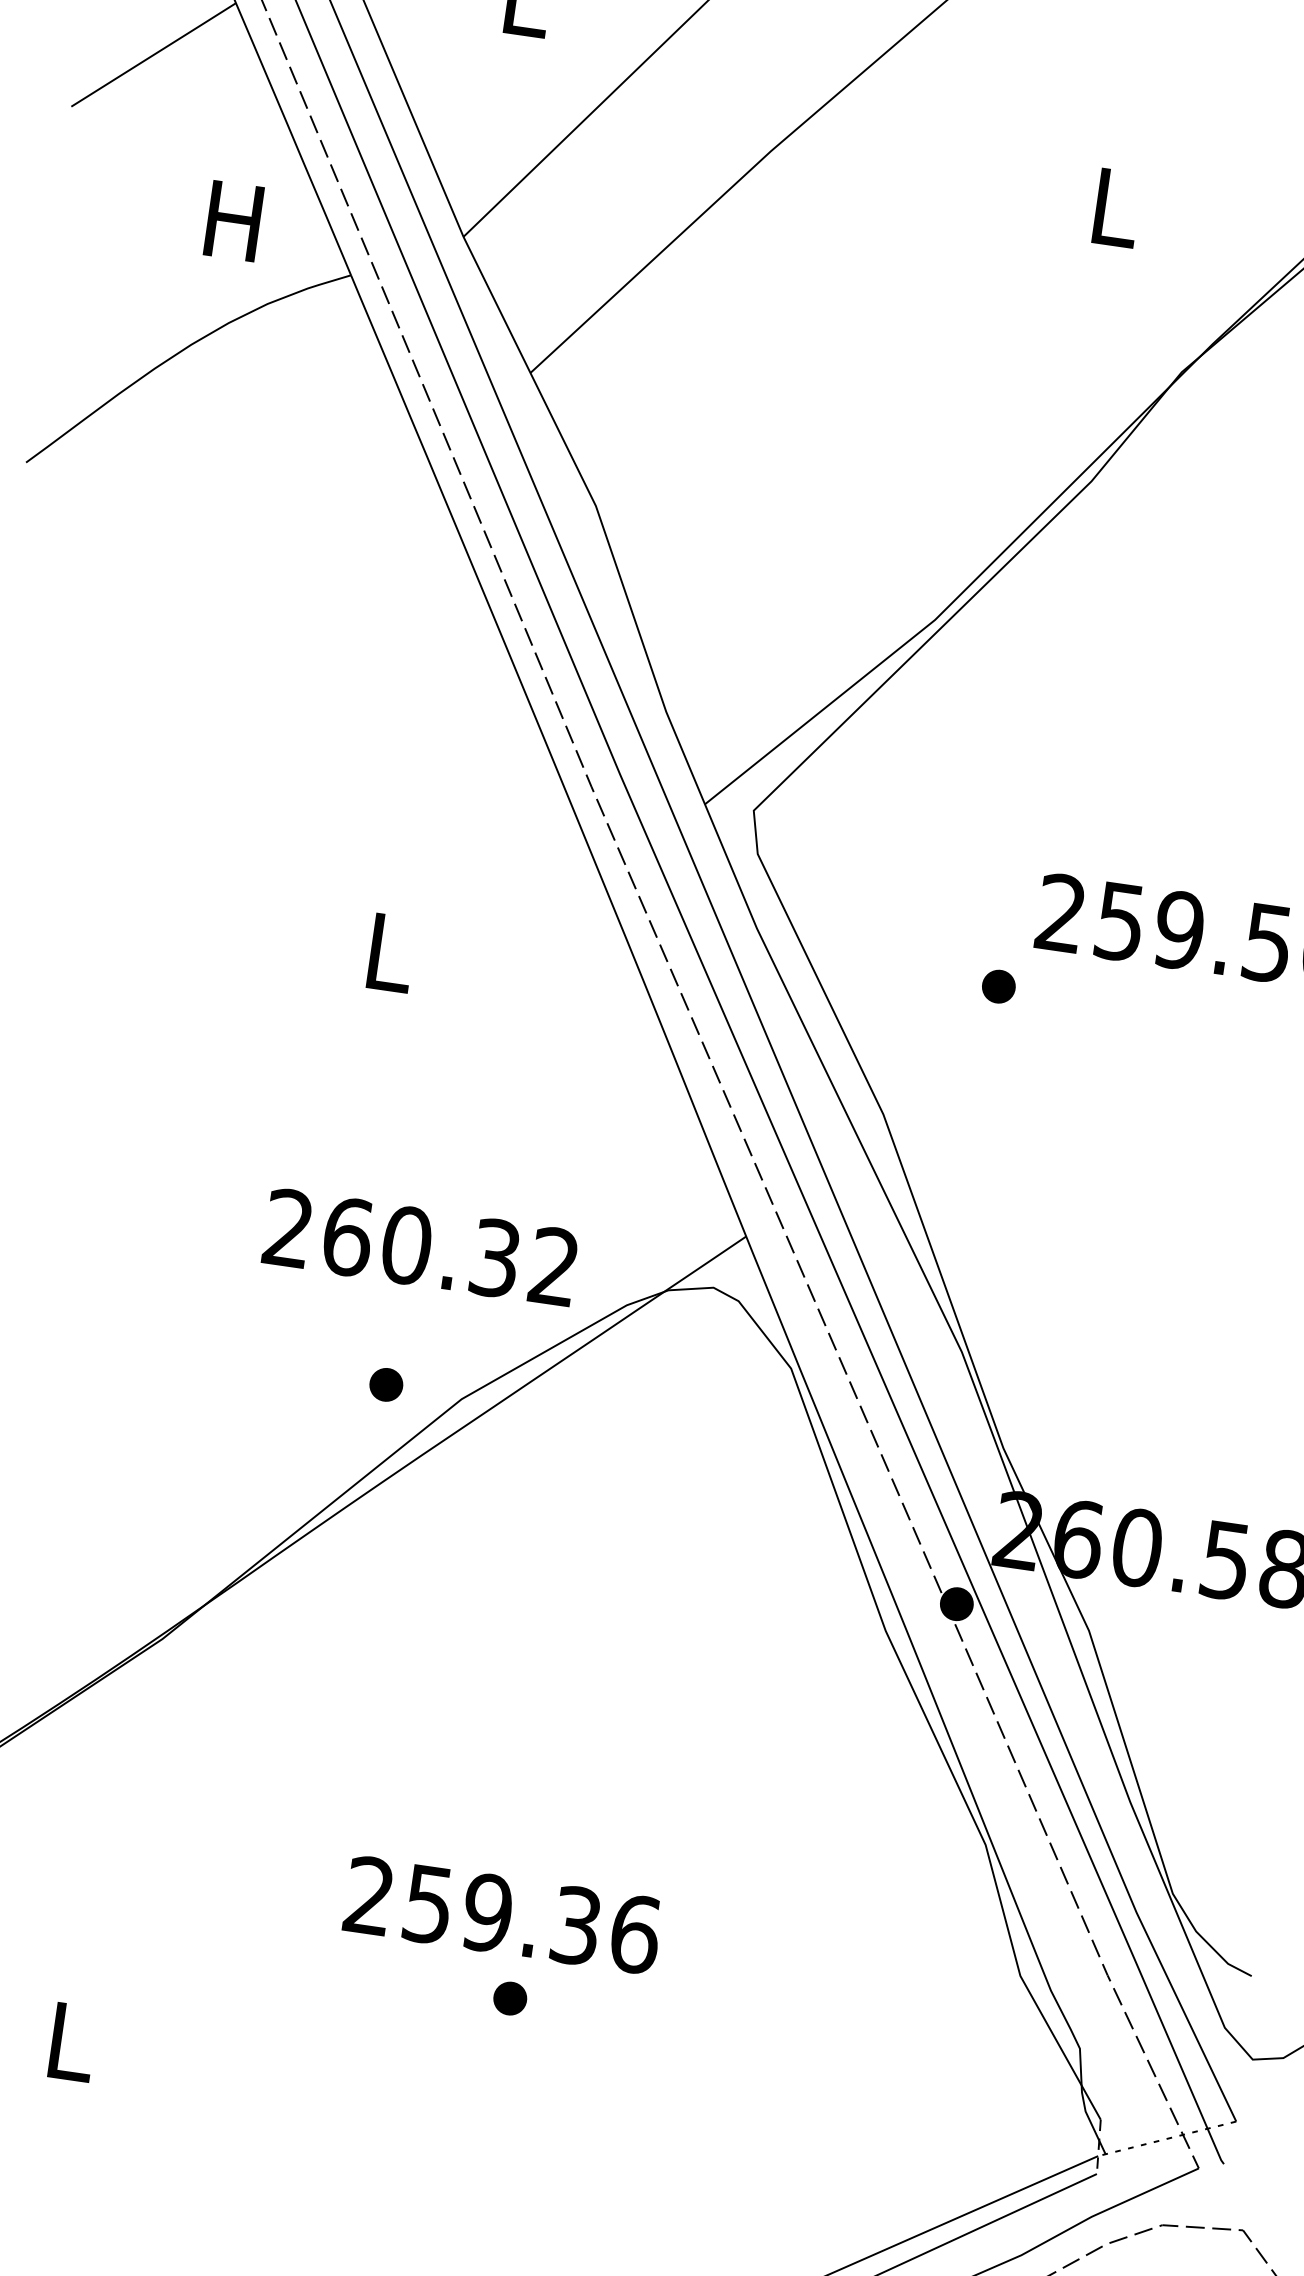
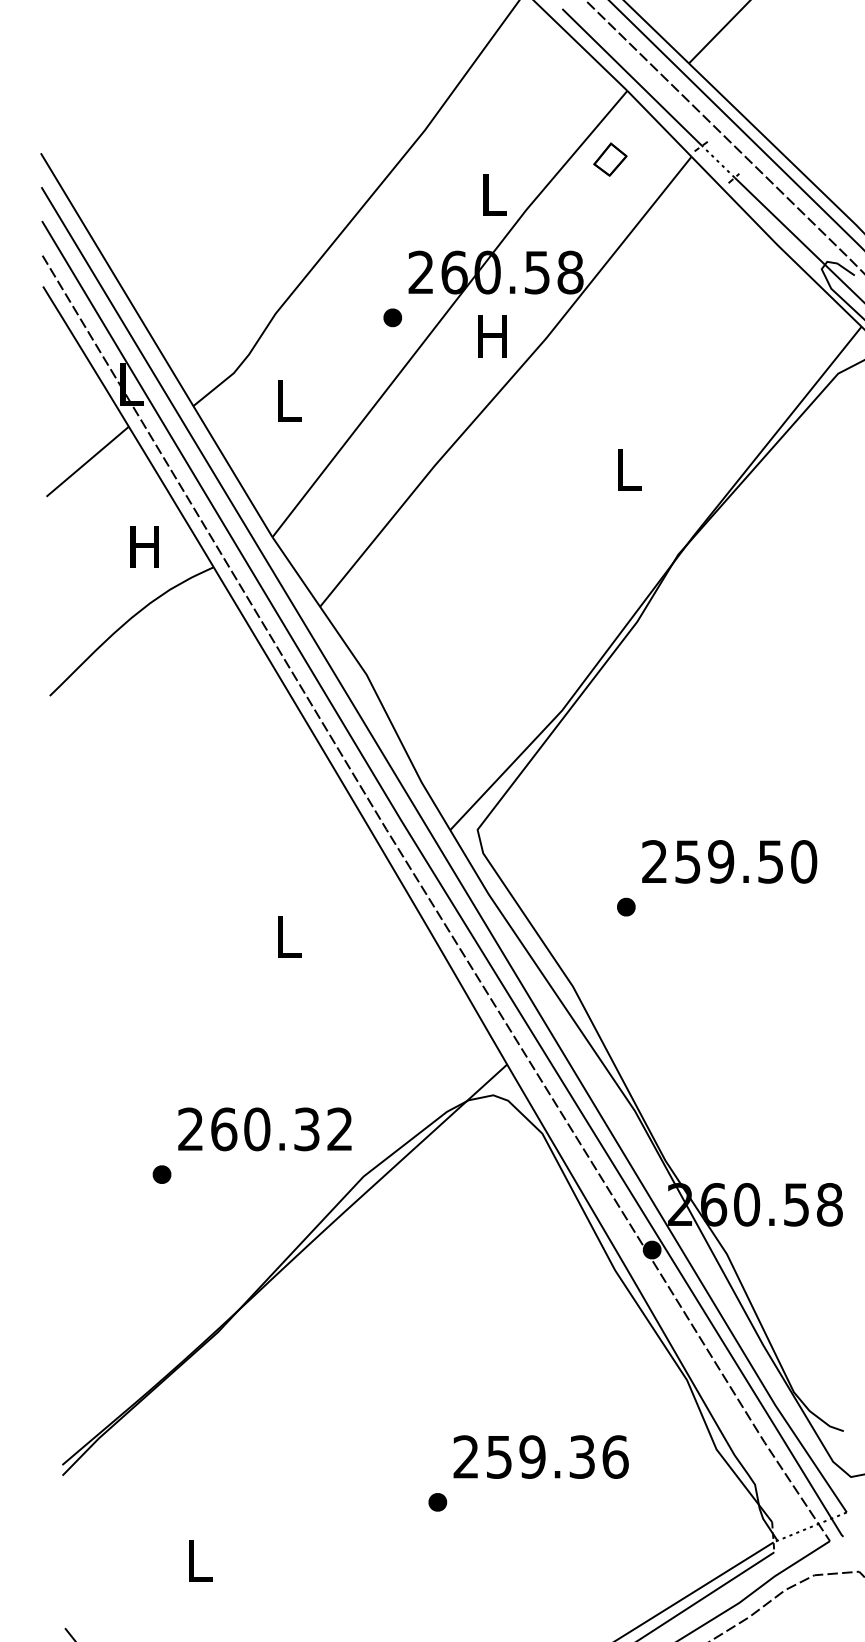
text: (419, 1247) -> (264, 1129), moved
part: (385, 1384) -> (161, 1174), moved
text: (501, 1914) -> (540, 1456), moved

